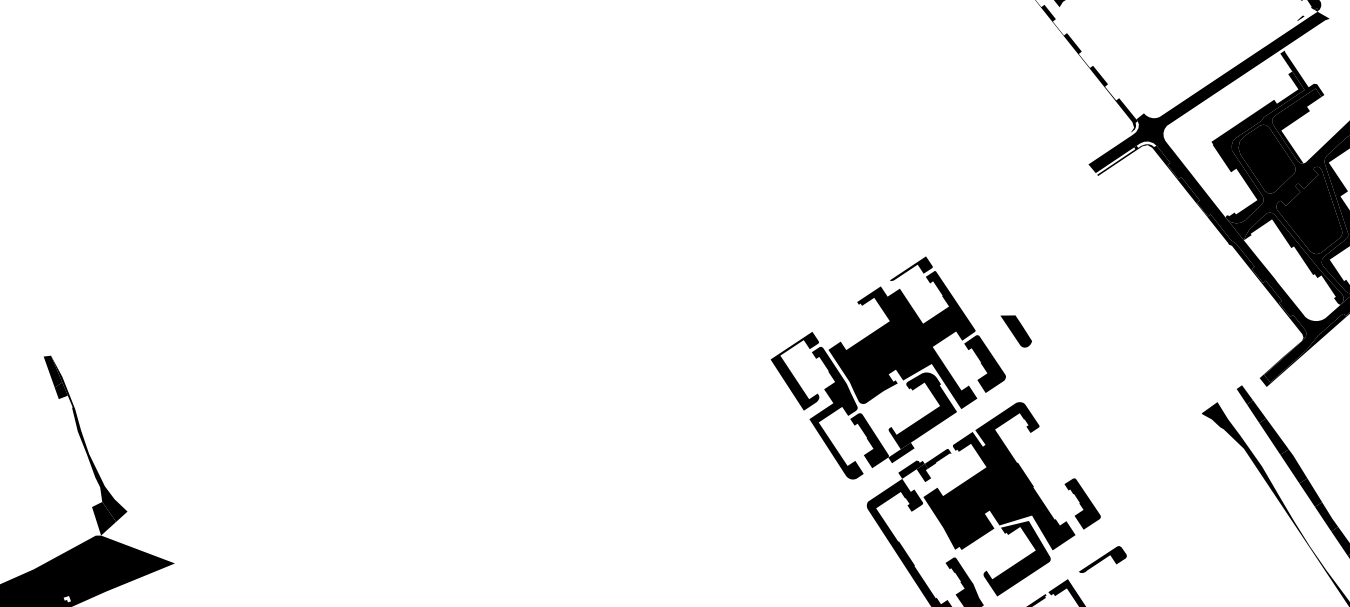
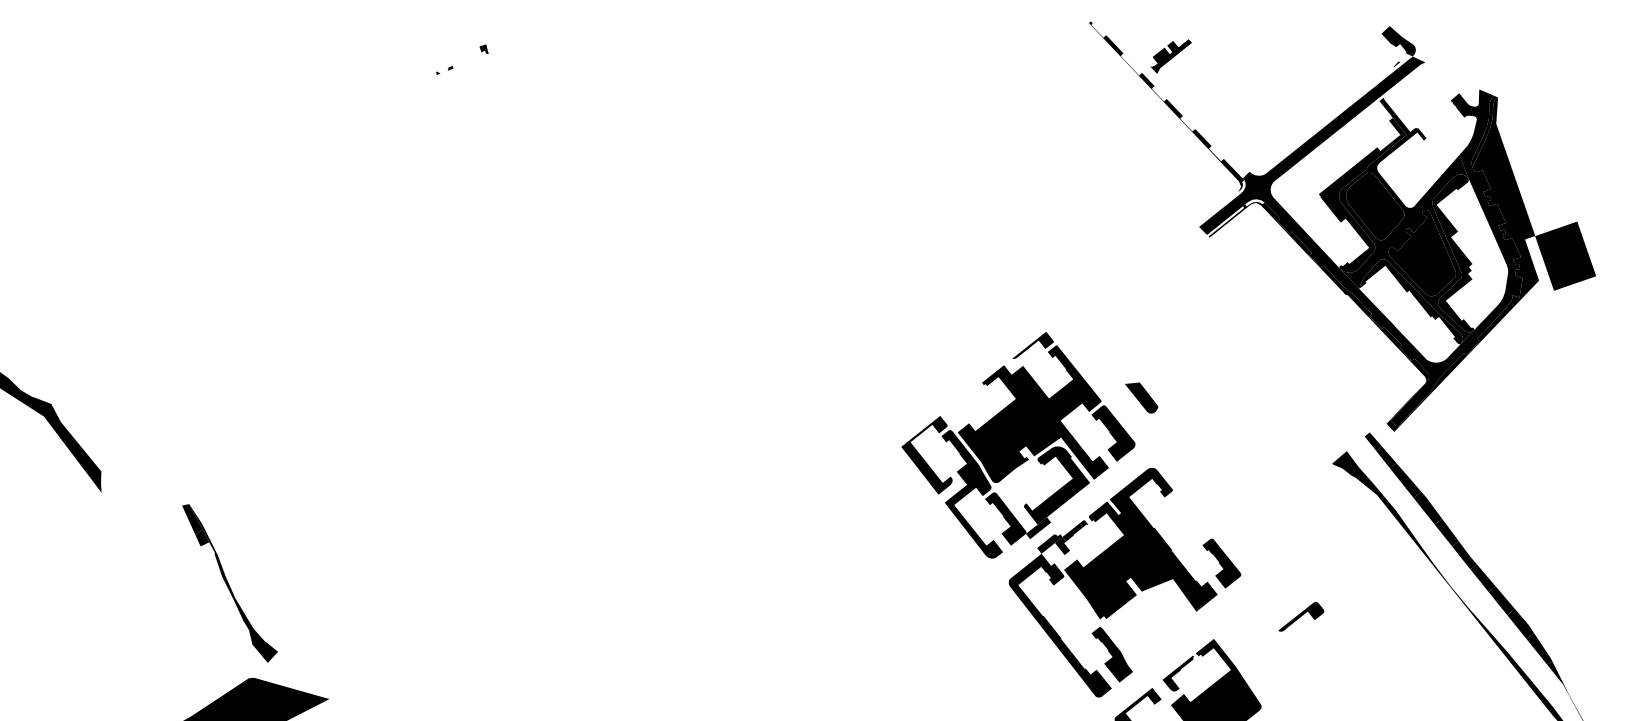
fill: (1295, 124) -> (1400, 169), removed
fill: (103, 518) -> (254, 660), removed
fill: (1017, 559) -> (1162, 623), removed
part: (1103, 559) -> (1301, 616), moved

